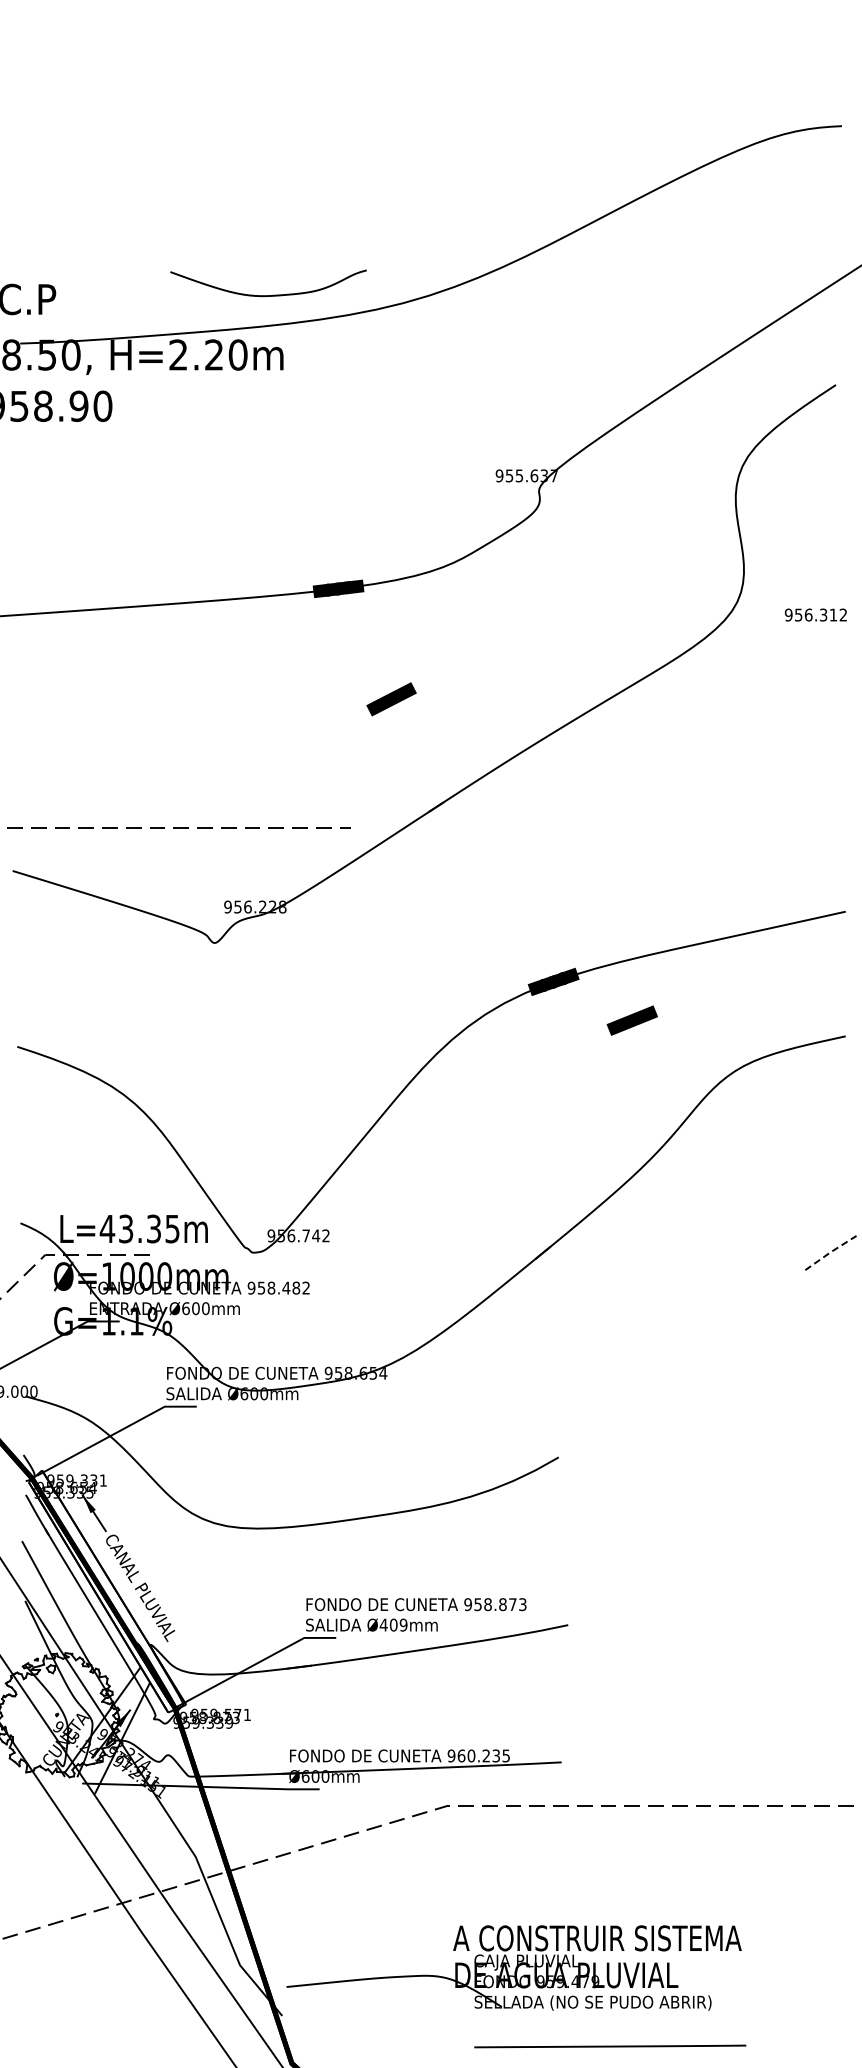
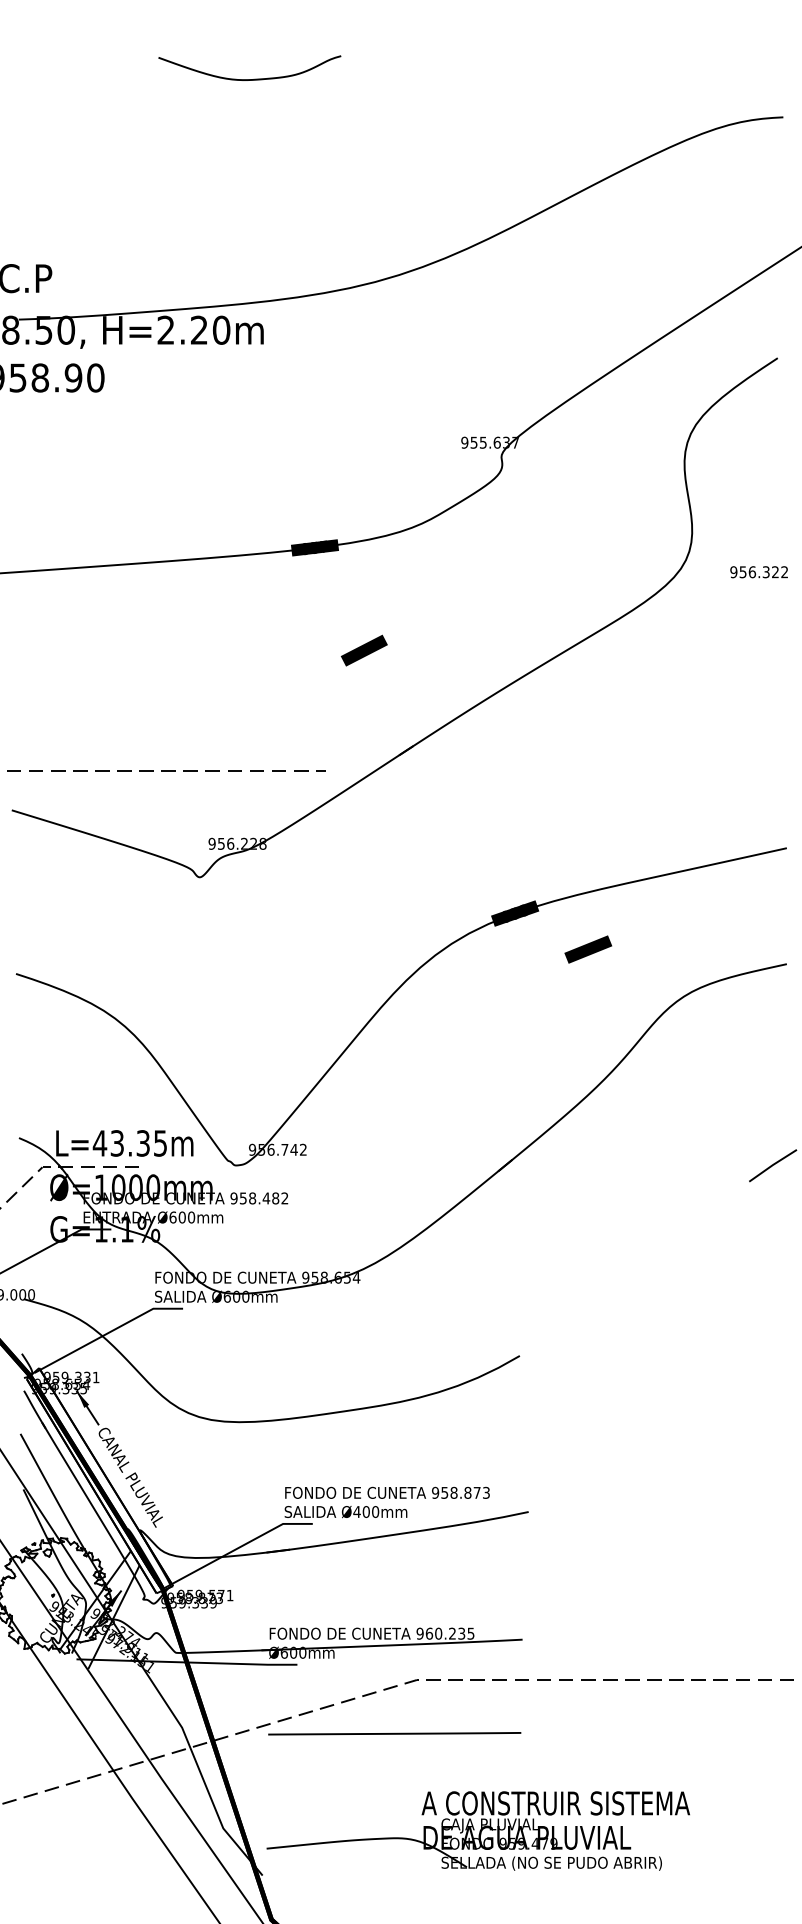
curve: (268, 295) -> (249, 79), moved
text: (832, 614) -> (774, 571), 956.312 -> 956.322
line: (830, 1252) -> (772, 1165), dashed -> solid
text: (403, 1624) -> (375, 1511), Ø409mm -> Ø400mm
line: (610, 2046) -> (394, 1733), moved

